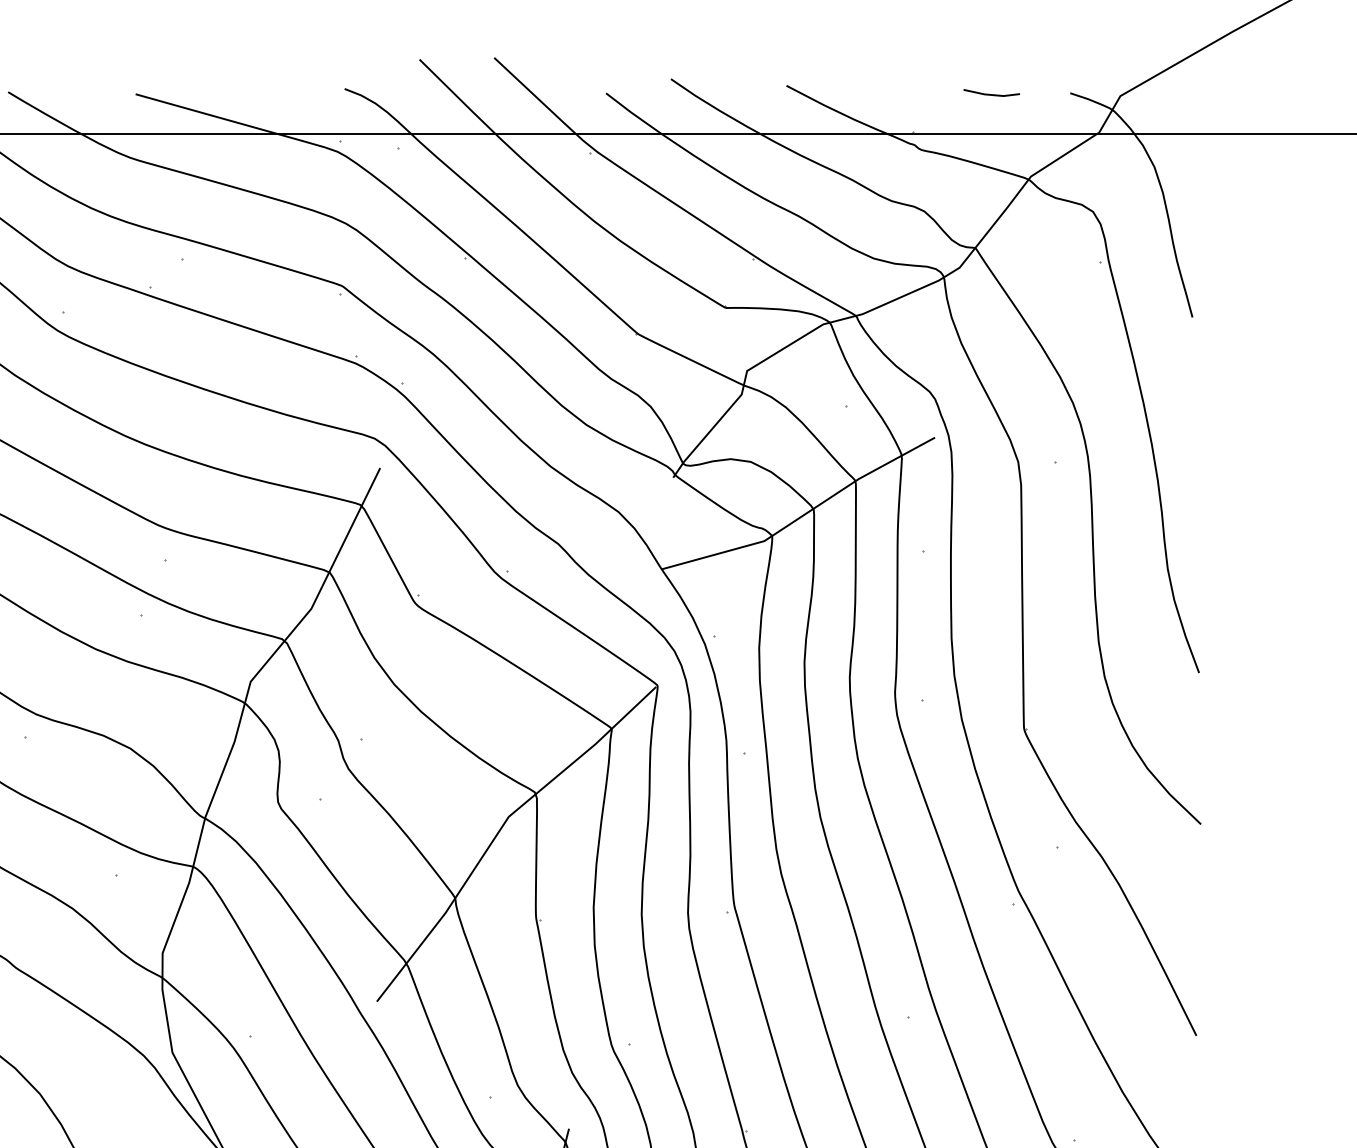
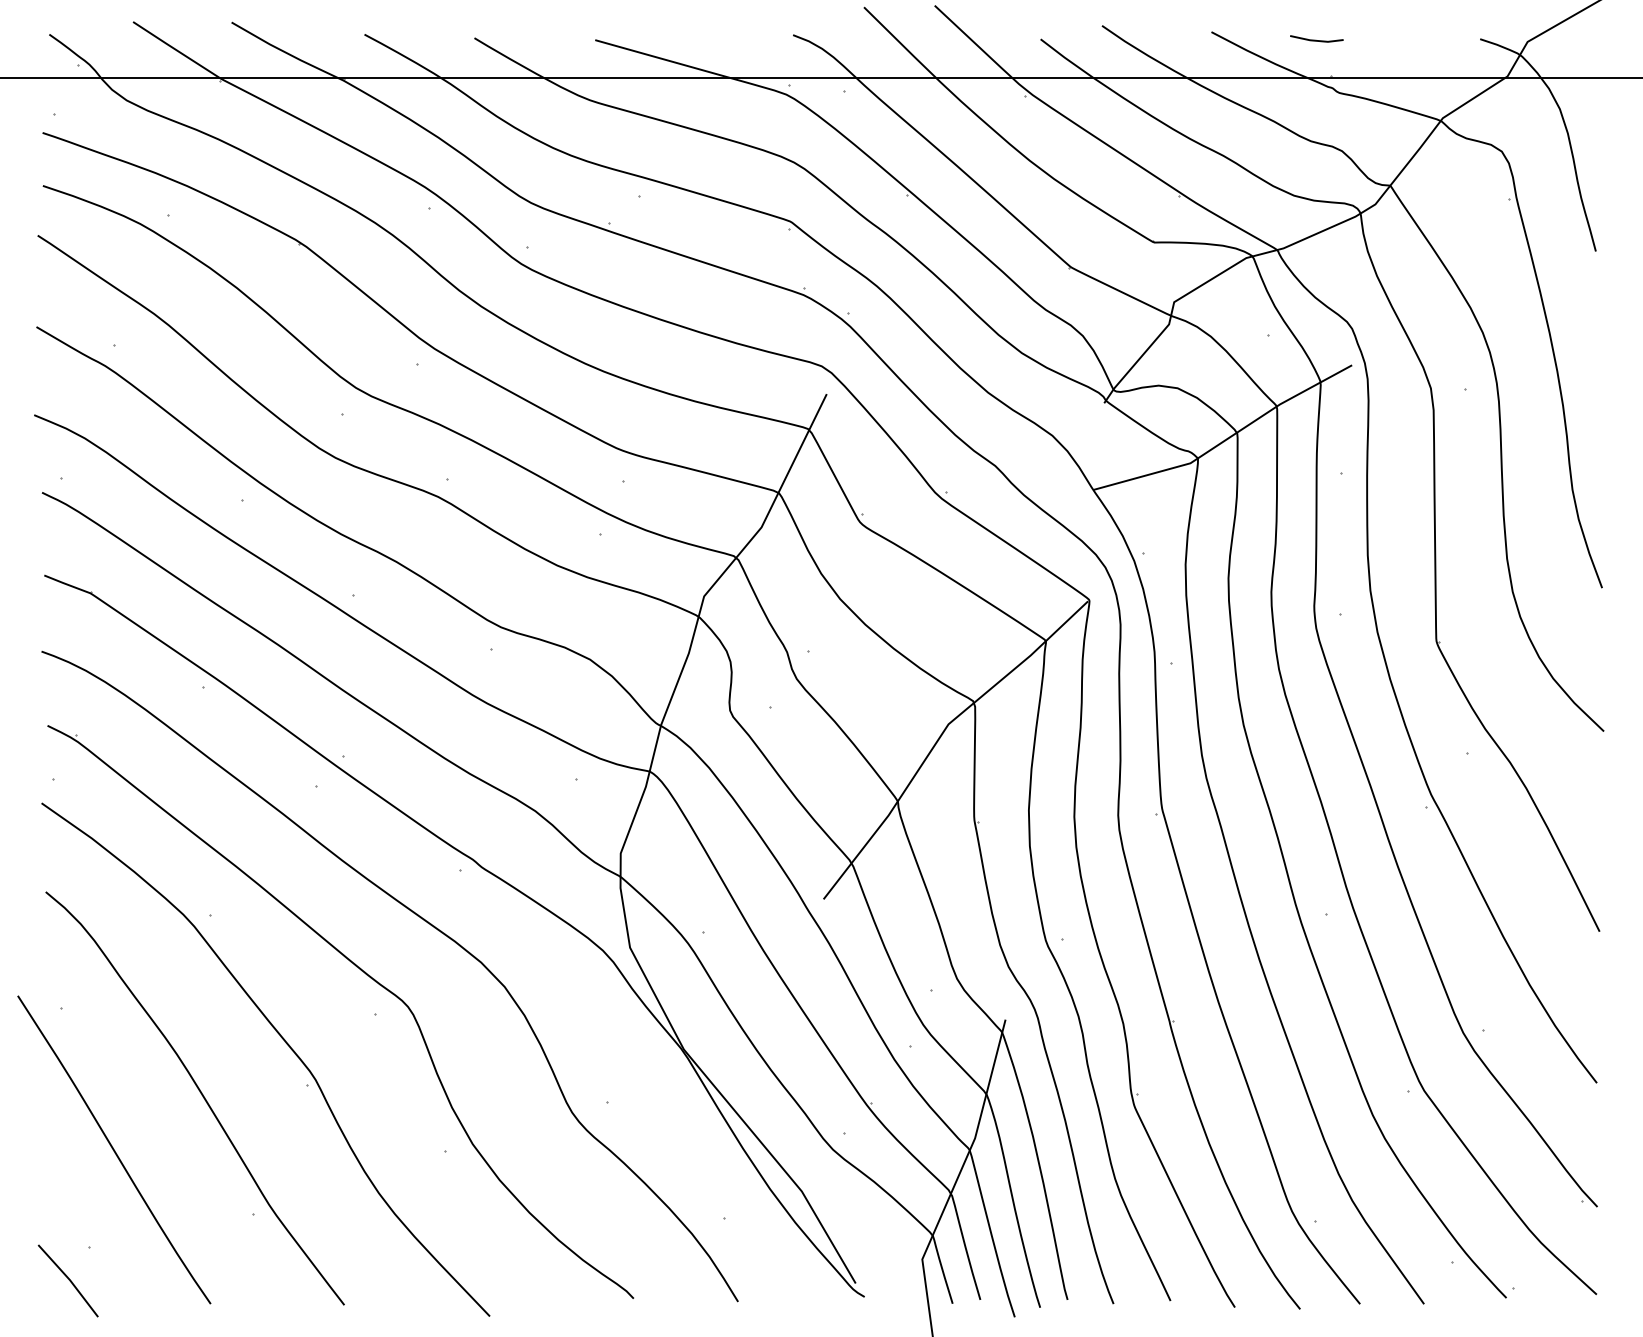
line: (991, 93) -> (1316, 39), moved

